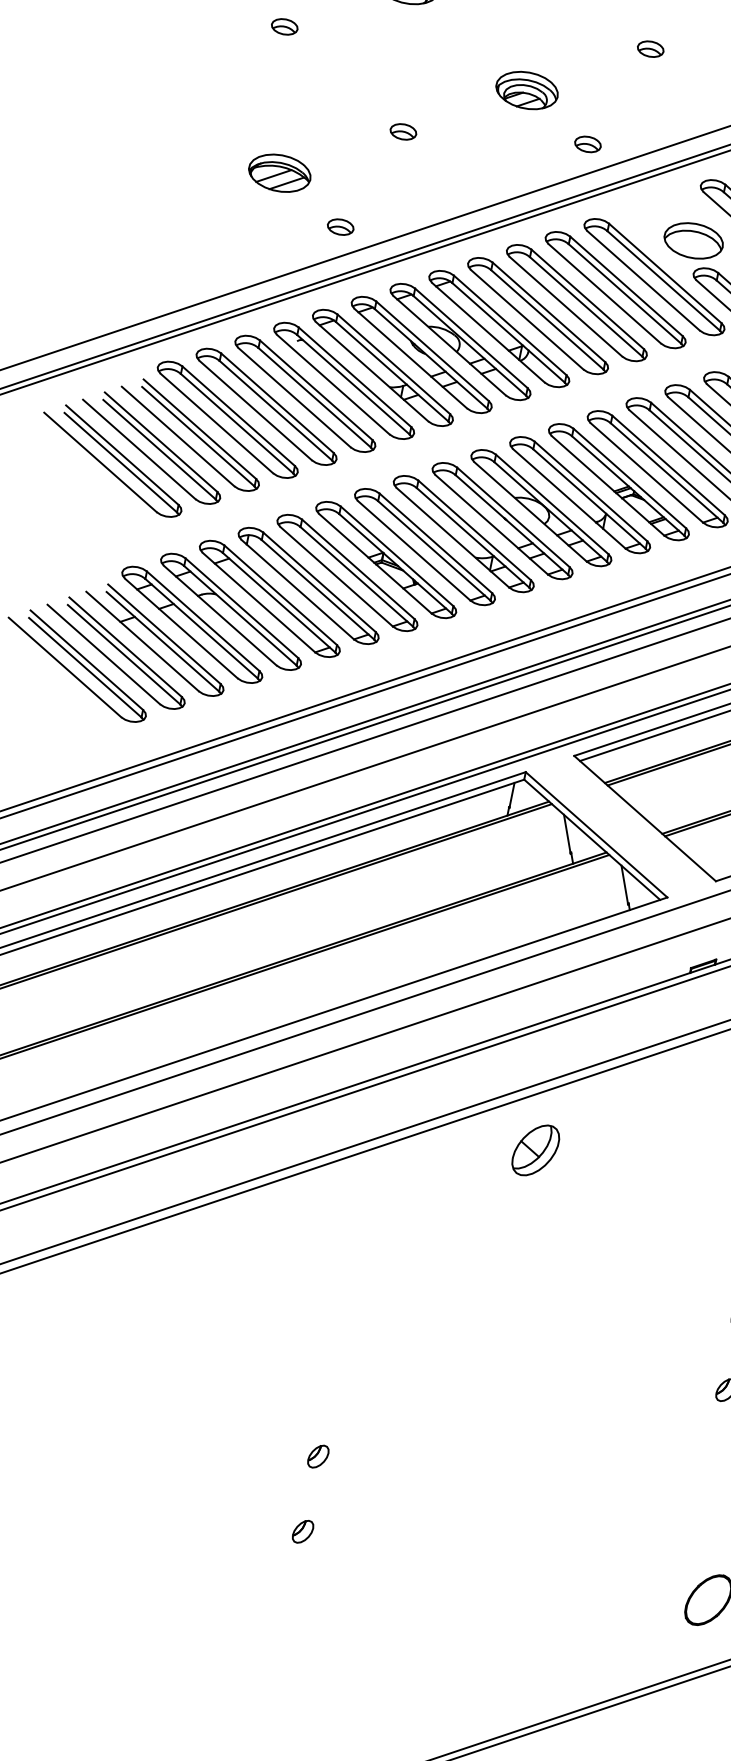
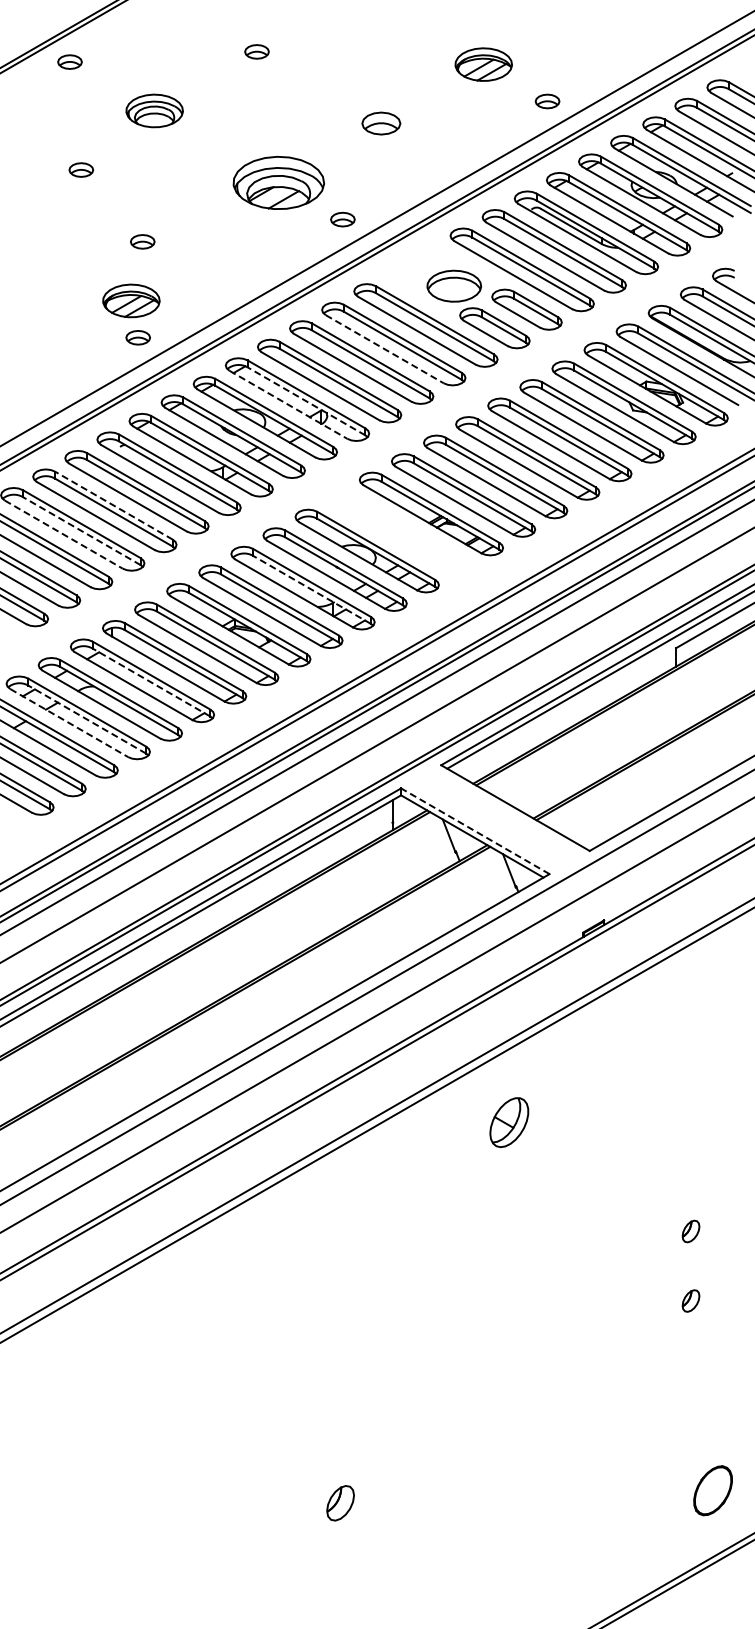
part: (285, 26) -> (81, 169), moved
part: (650, 48) -> (381, 123), size x1.6
part: (527, 90) -> (279, 182), size x1.6
part: (403, 131) -> (142, 241), moved
part: (279, 172) -> (131, 300), moved
line: (605, 294) -> (385, 349), solid -> dashed
line: (488, 333) -> (288, 405), solid -> dashed
line: (508, 333) -> (306, 401), solid -> dashed
line: (277, 403) -> (113, 505), solid -> dashed
line: (217, 423) -> (64, 534), solid -> dashed
line: (236, 423) -> (81, 530), solid -> dashed
part: (579, 494) -> (398, 532), removed
line: (472, 537) -> (311, 589), solid -> dashed
line: (279, 602) -> (151, 682), solid -> dashed
line: (200, 628) -> (86, 719), solid -> dashed
line: (181, 629) -> (69, 723), solid -> dashed
line: (596, 835) -> (475, 831), solid -> dashed
part: (535, 1150) -> (509, 1122), moved
part: (318, 1456) -> (340, 1433), removed
part: (302, 1531) -> (340, 1503), size x1.6

